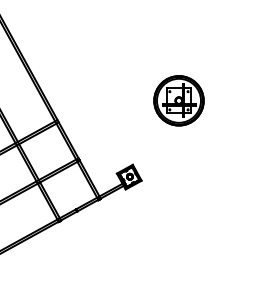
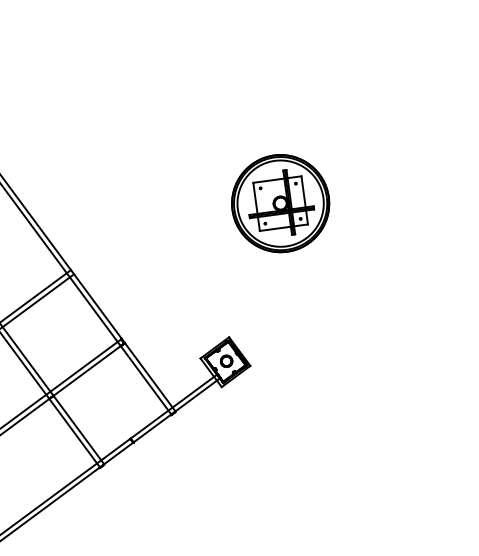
part: (178, 100) -> (279, 203), moved

